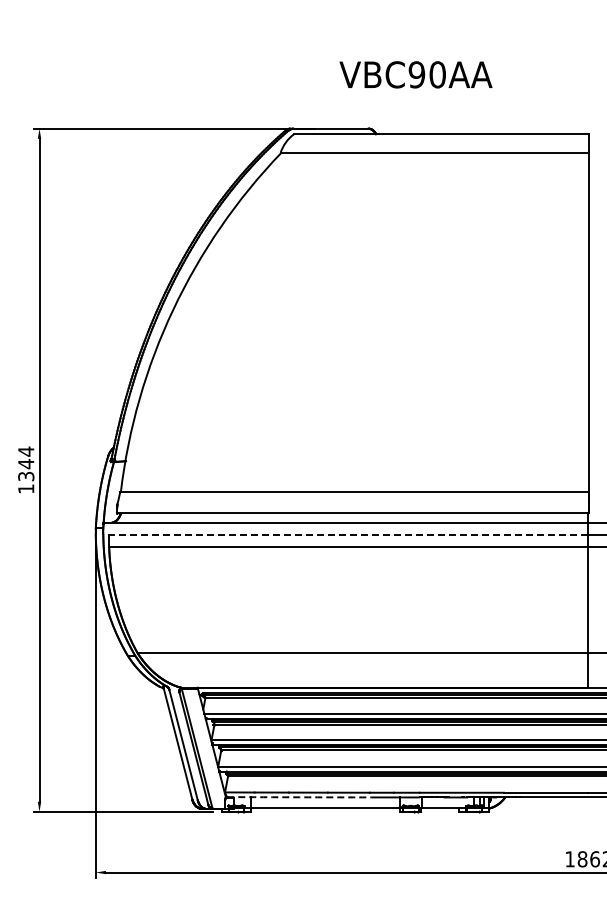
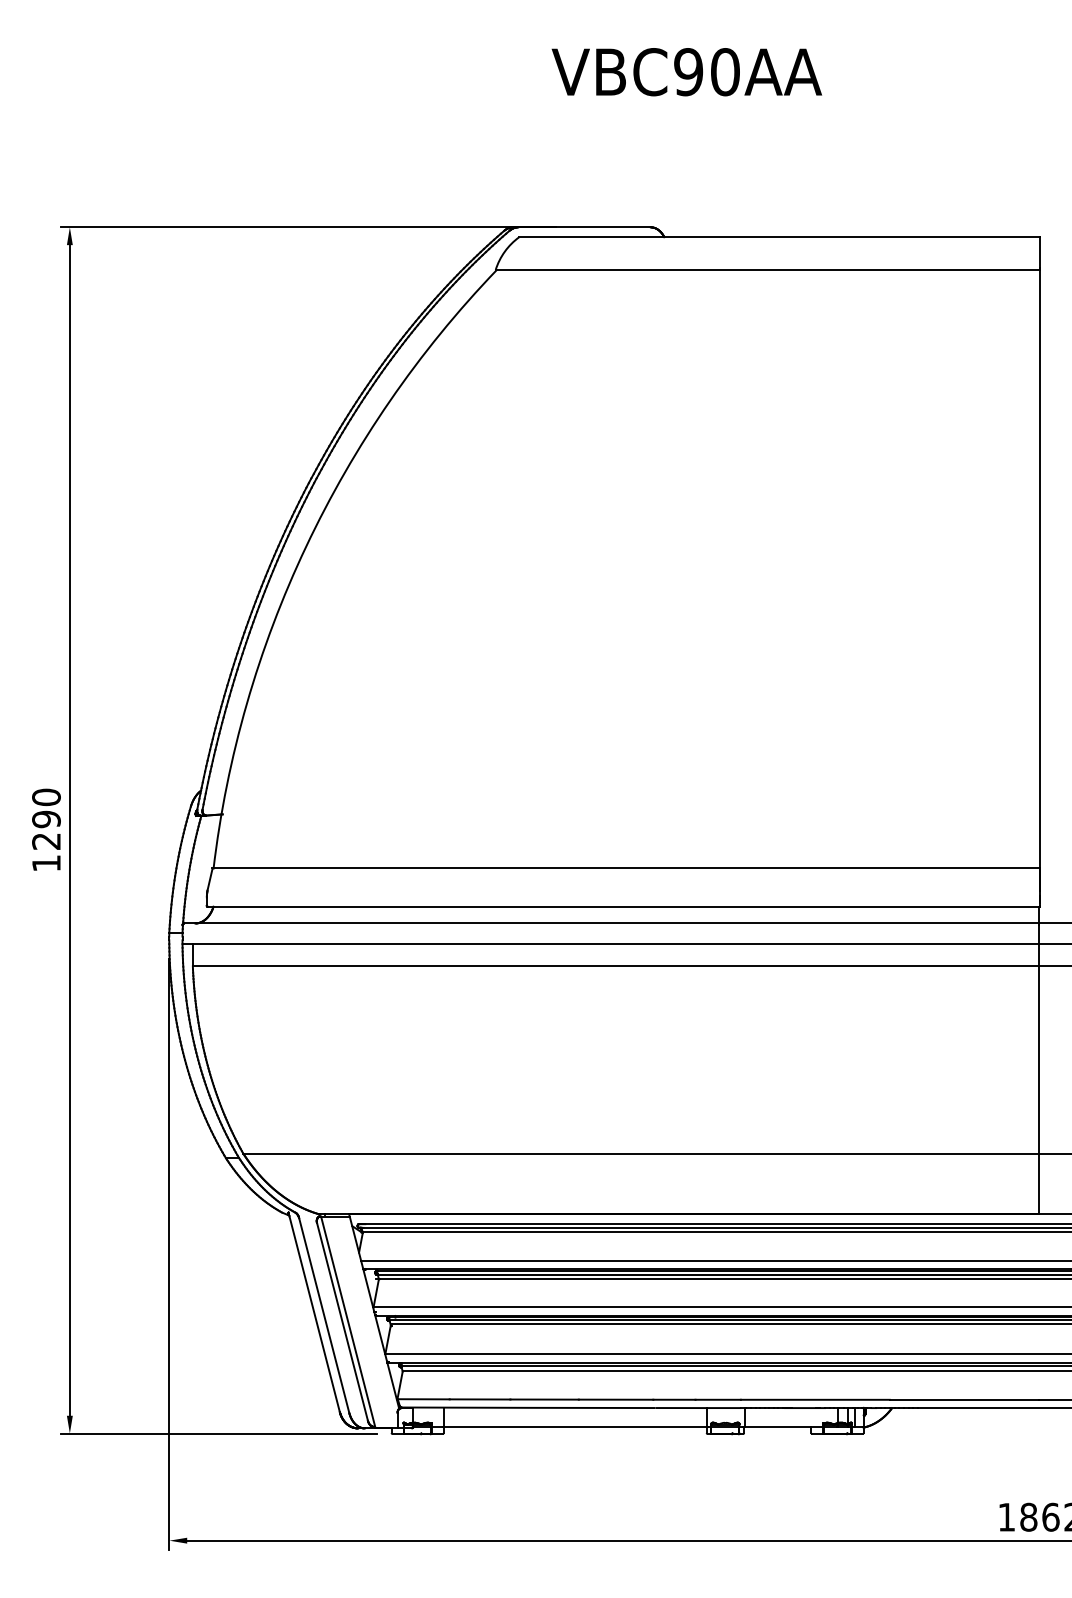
text: (415, 74) -> (686, 71), moved
text: (26, 463) -> (46, 818), 1344 -> 1290
line: (345, 534) -> (610, 943), dashed -> solid
arc: (299, 797) -> (528, 1408), dashed -> solid

